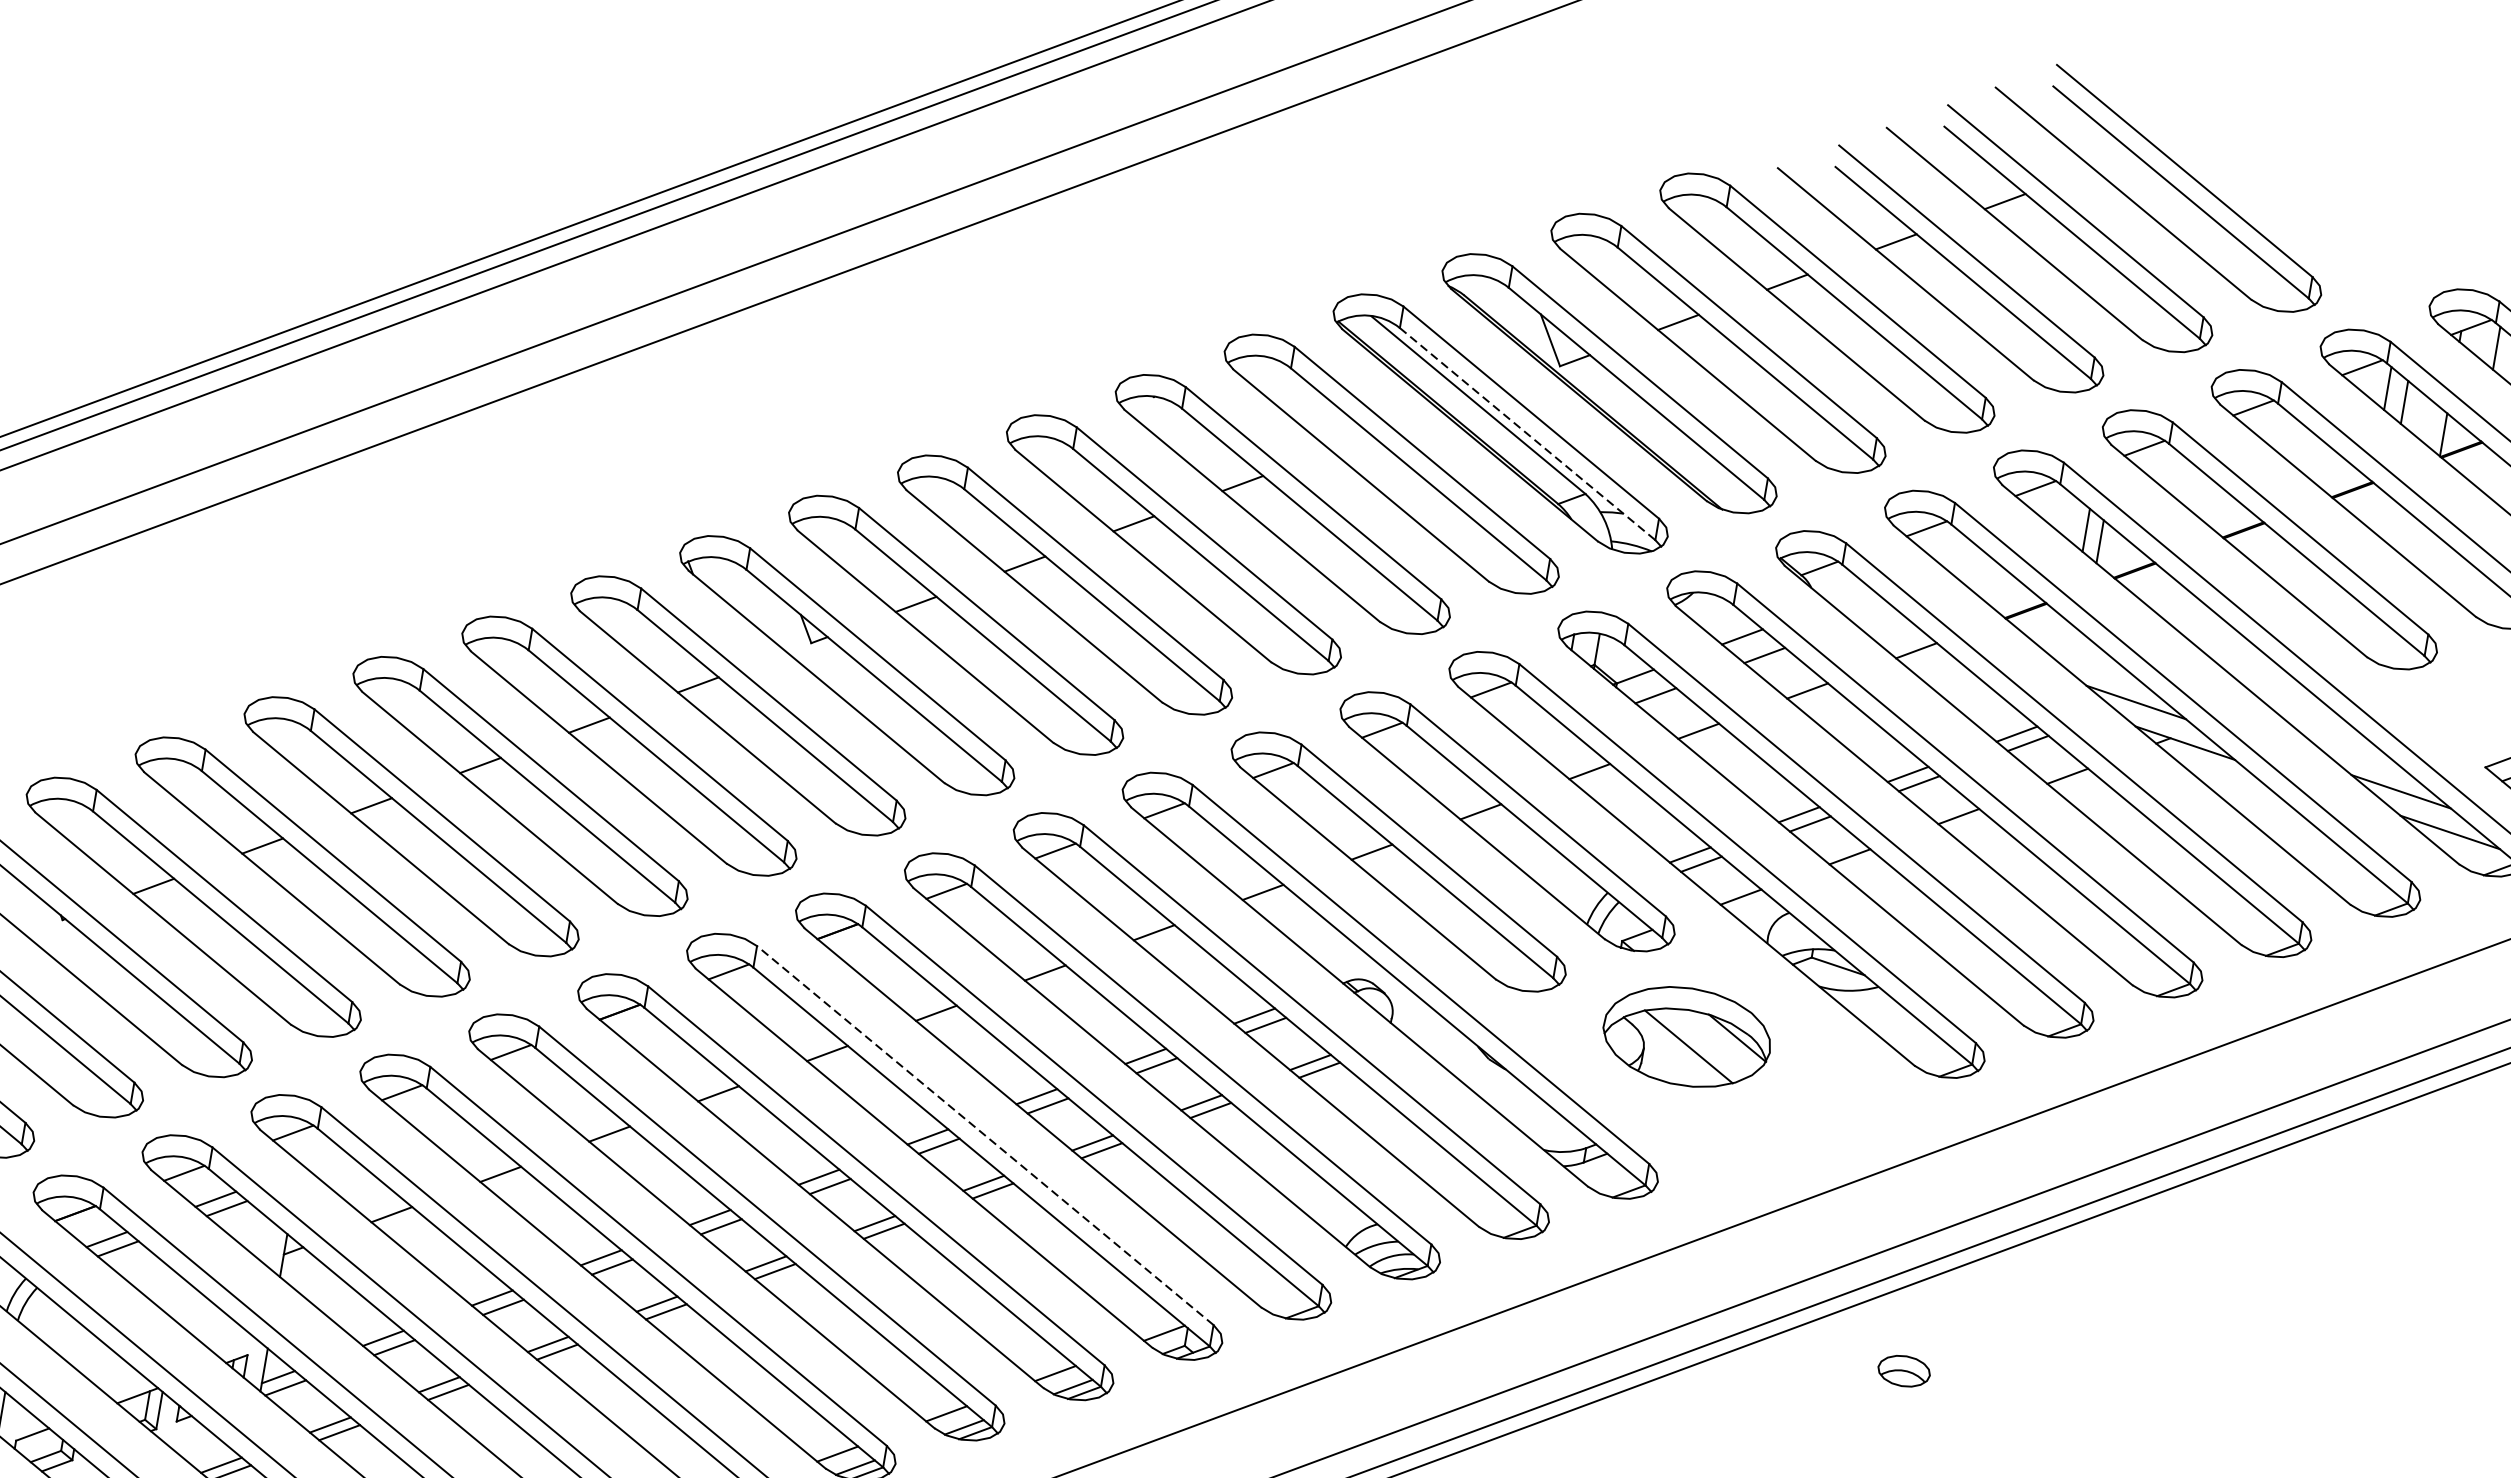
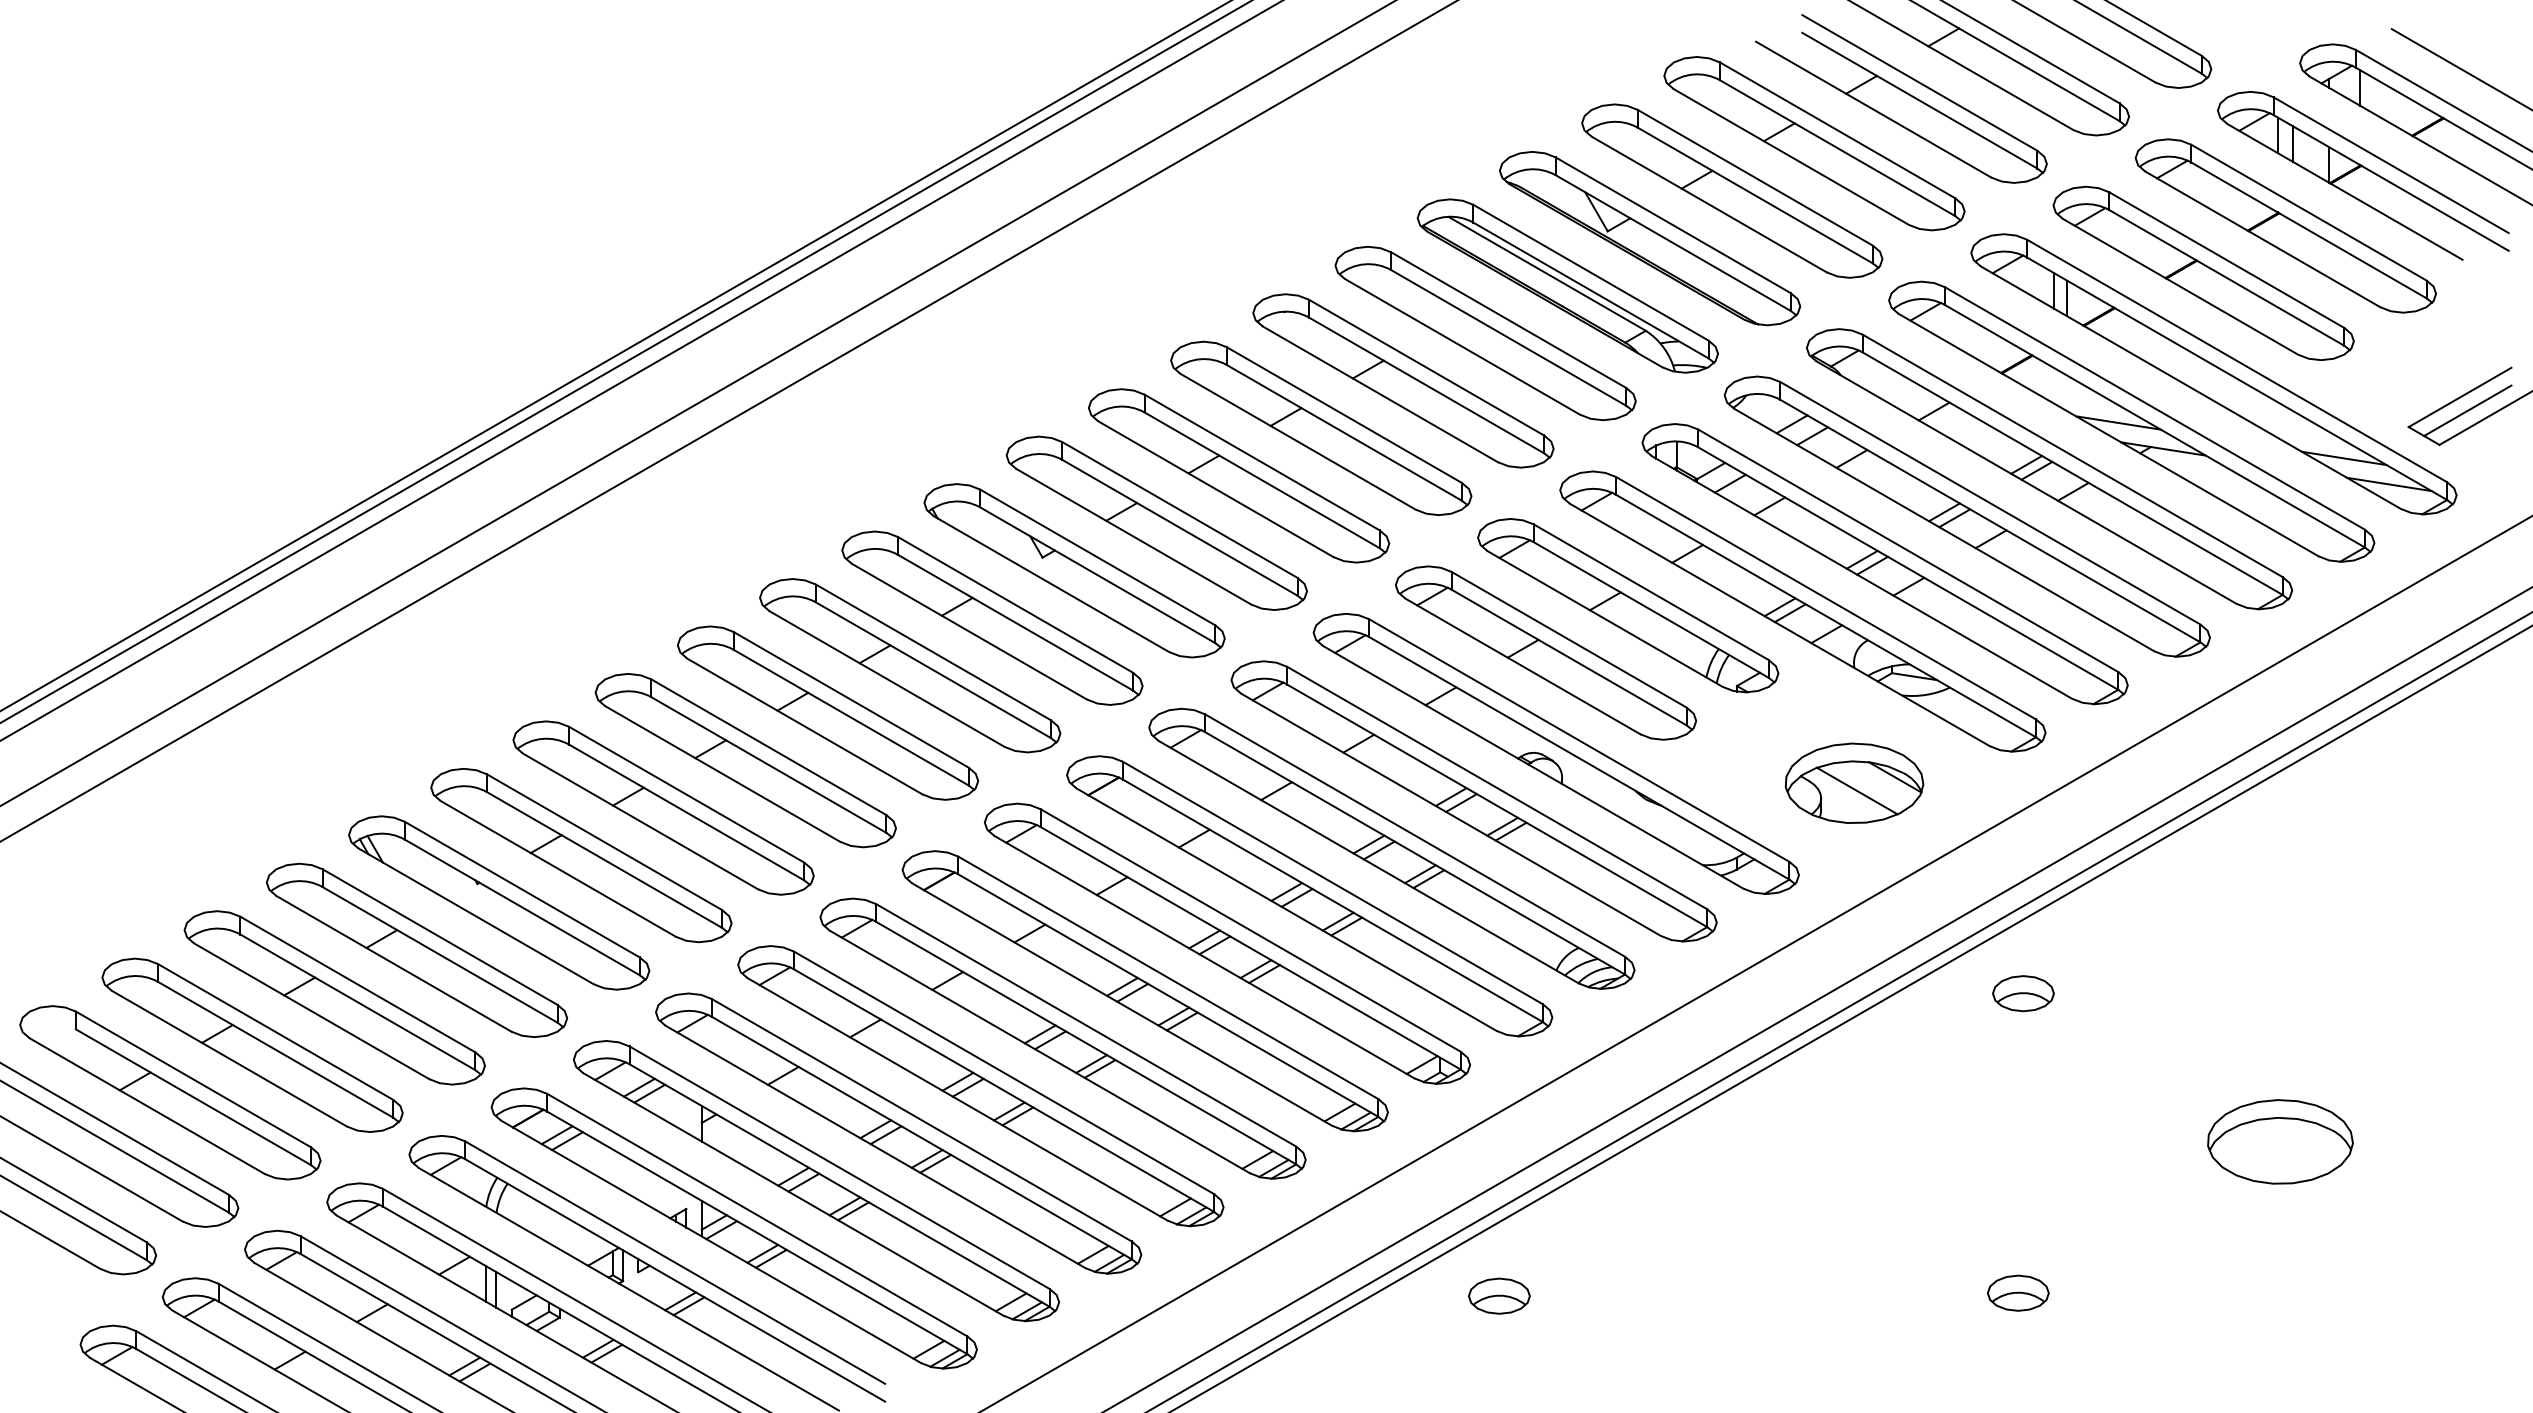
line: (1527, 433) -> (1590, 290), dashed -> solid
part: (1687, 1035) -> (1854, 782), moved
line: (985, 1135) -> (1250, 930), dashed -> solid
part: (1904, 1370) -> (2023, 993), size x1.43

